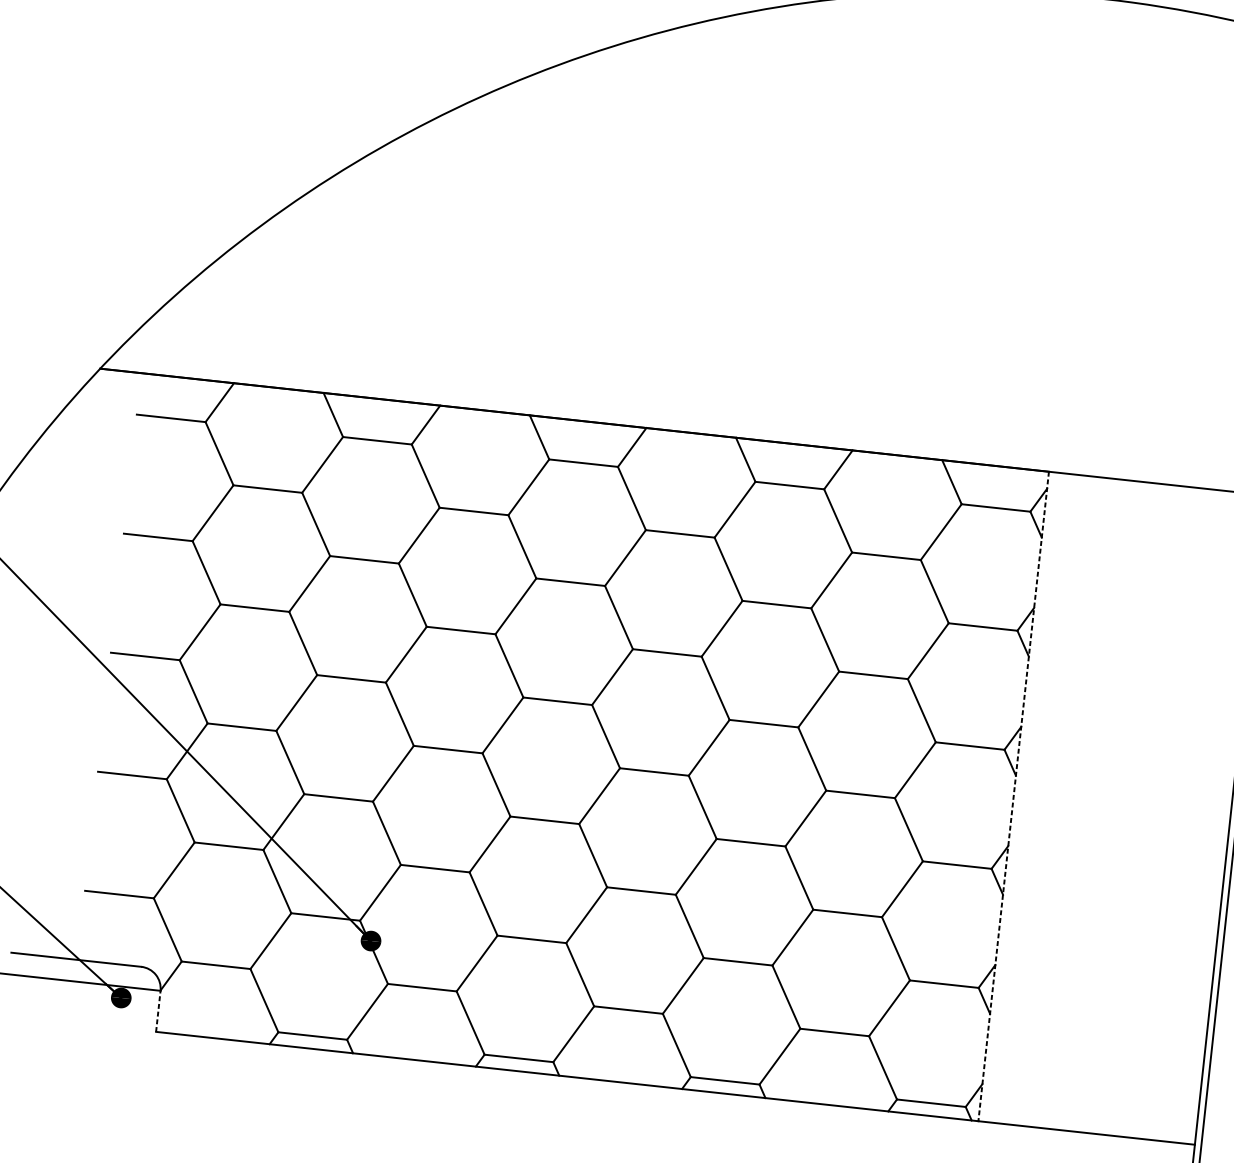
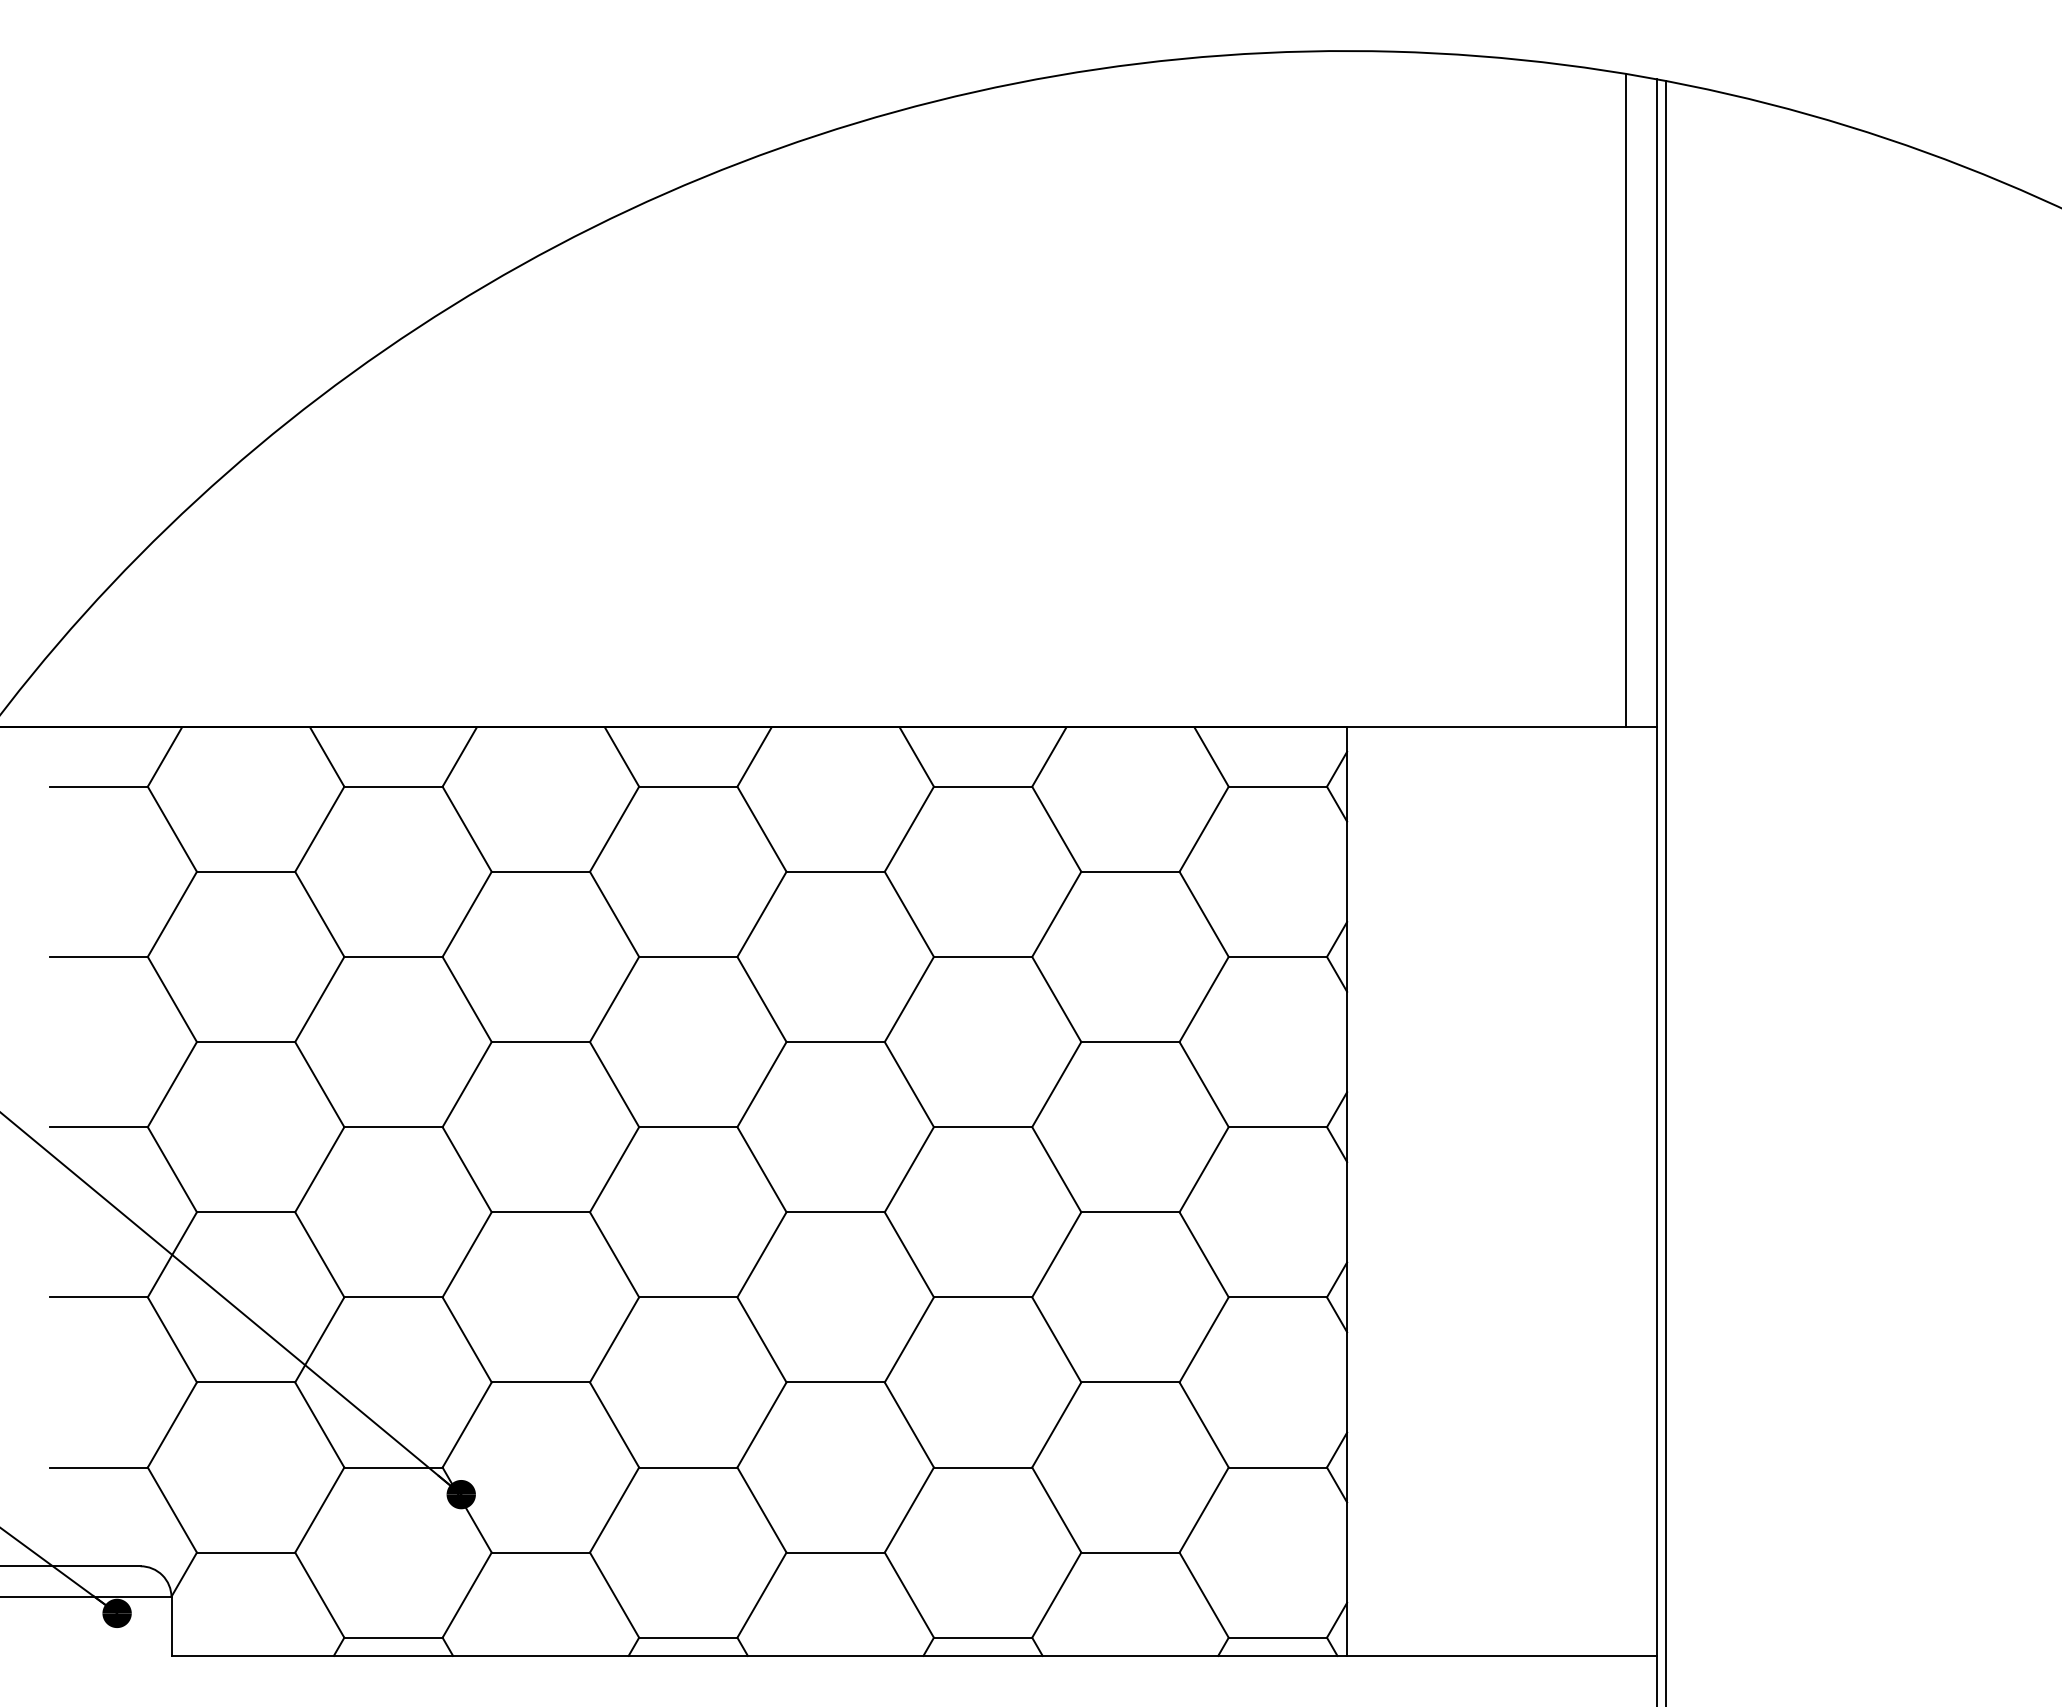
line: (1013, 797) -> (1347, 1192), dashed -> solid
line: (158, 1011) -> (171, 1626), dashed -> solid

